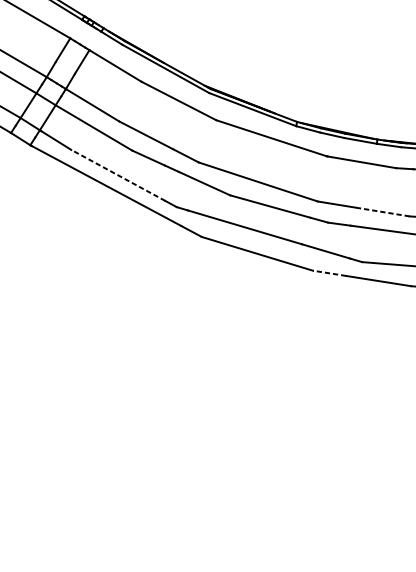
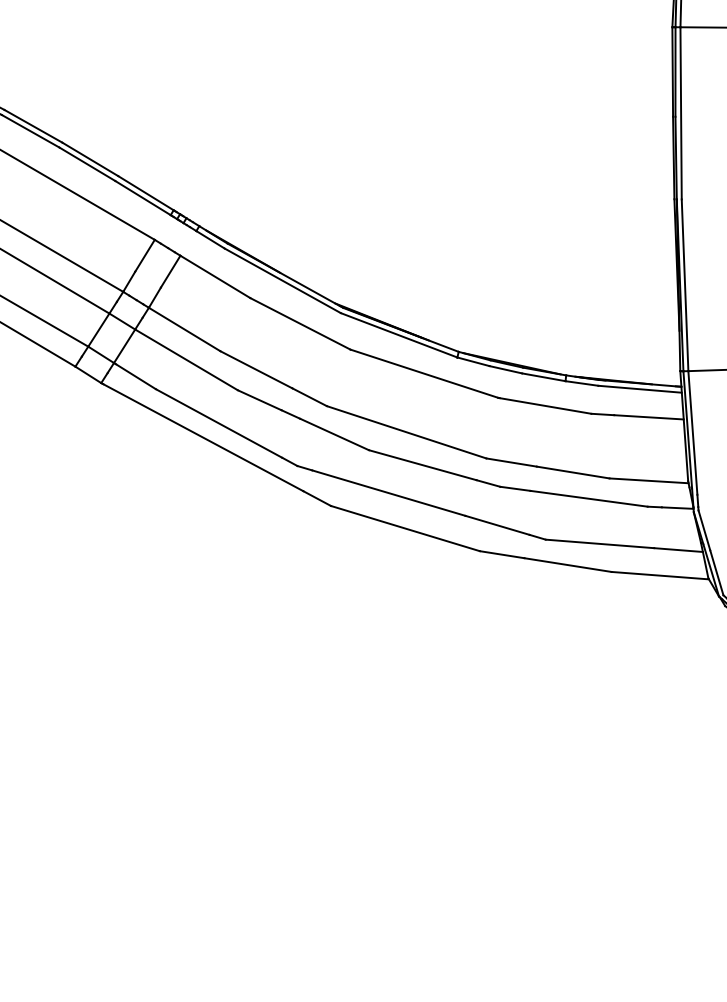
line: (118, 175) -> (219, 423), dashed -> solid
line: (382, 211) -> (573, 472), dashed -> solid
line: (329, 273) -> (502, 554), dashed -> solid

